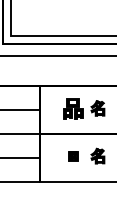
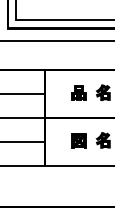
part: (73, 108) -> (78, 92), size x0.71
part: (73, 156) -> (78, 140), size x1.43

